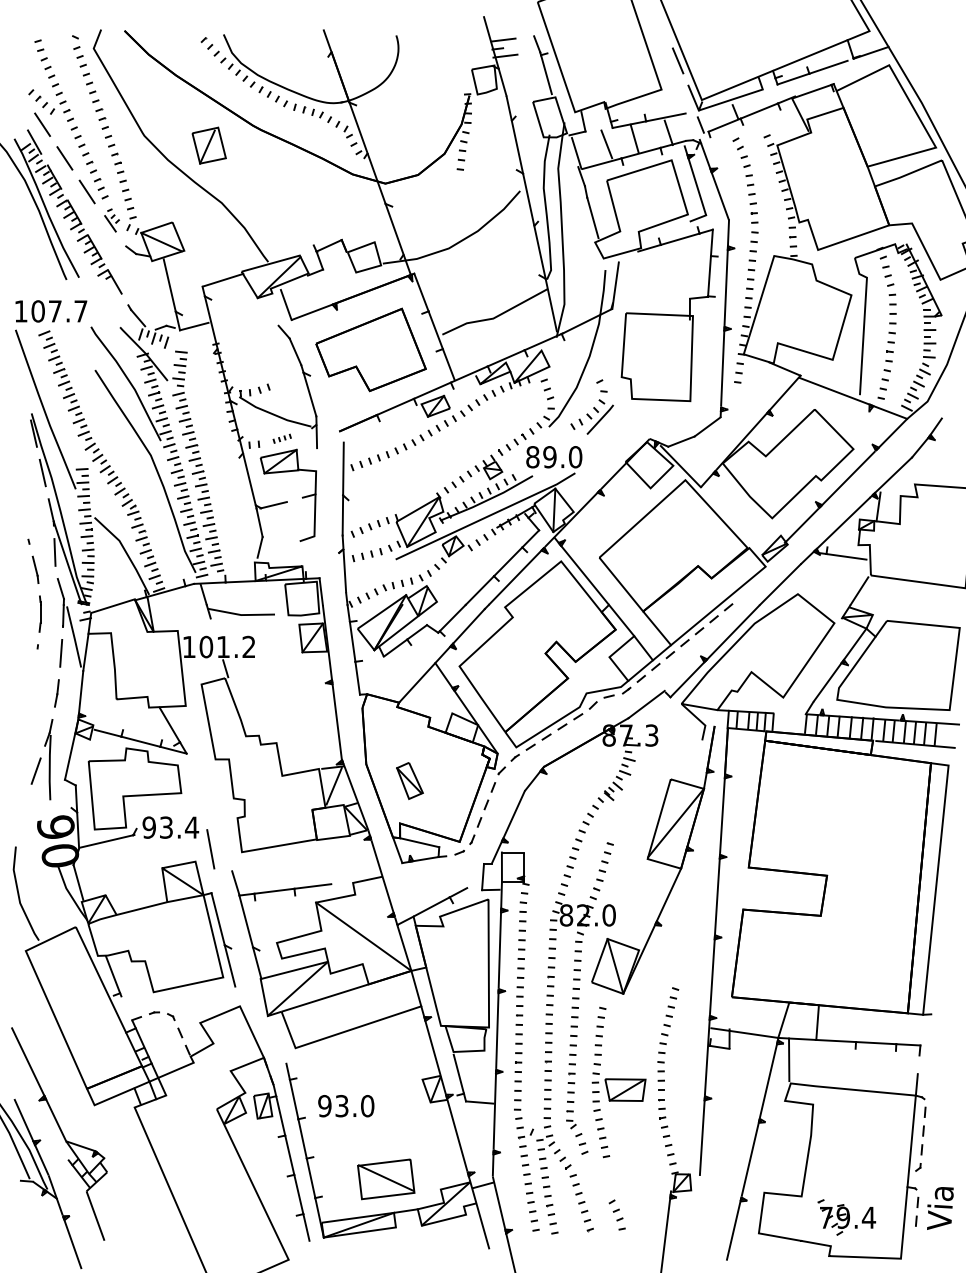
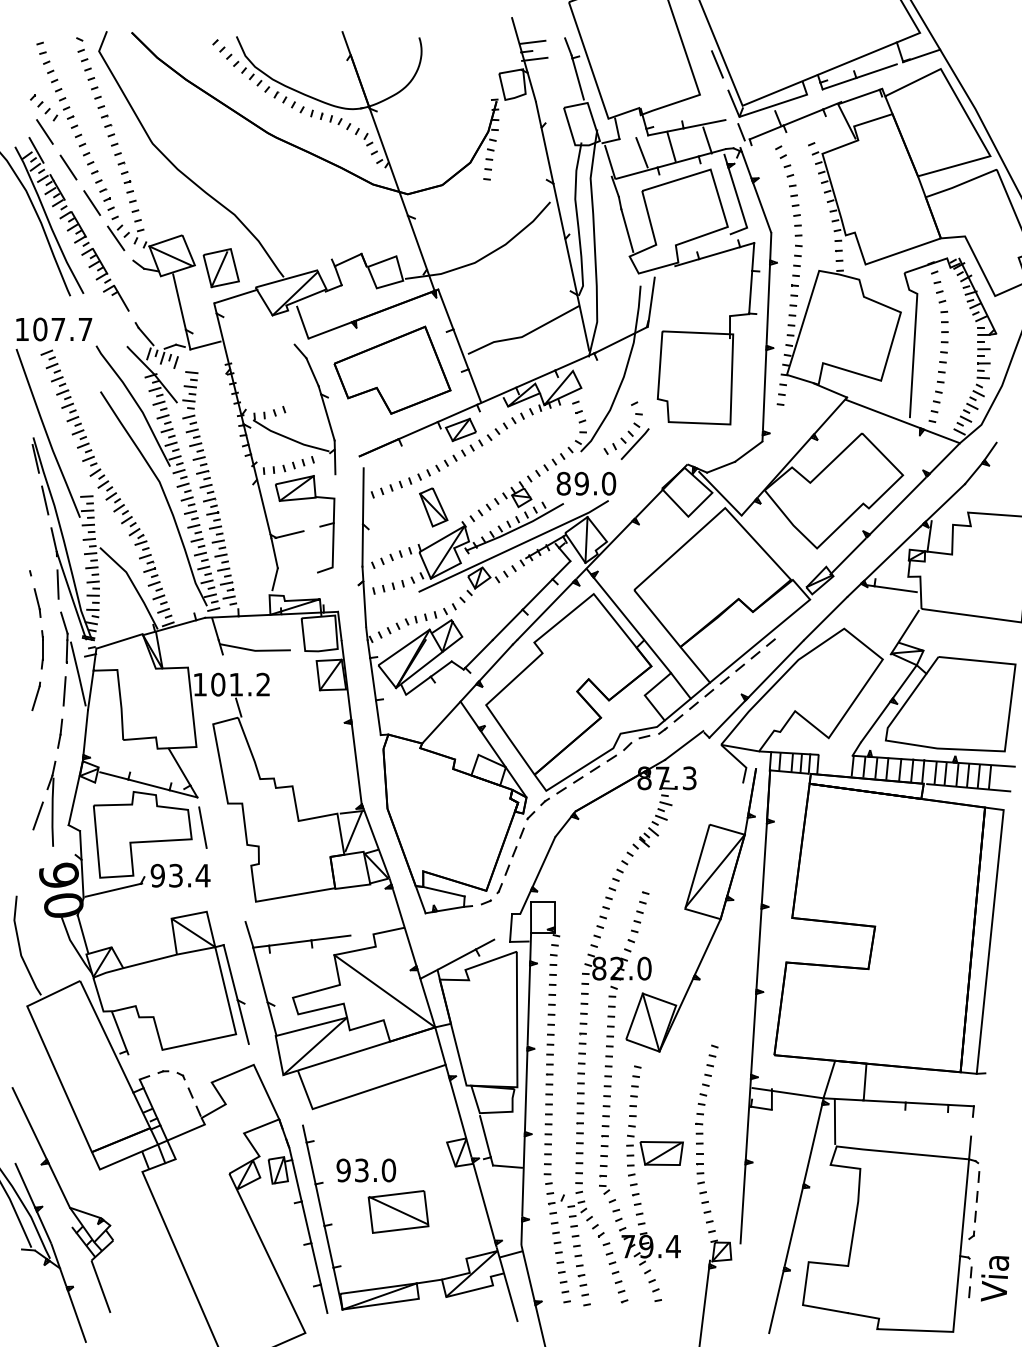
part: (208, 146) -> (220, 268), moved
part: (112, 219) -> (118, 232), size x1.43
part: (282, 438) -> (298, 464), size x1.67
line: (33, 660) -> (35, 698), added
part: (409, 781) -> (433, 507), moved
line: (210, 849) -> (202, 827), moved
part: (386, 1178) -> (398, 1211), moved
part: (846, 1217) -> (649, 1246), moved

